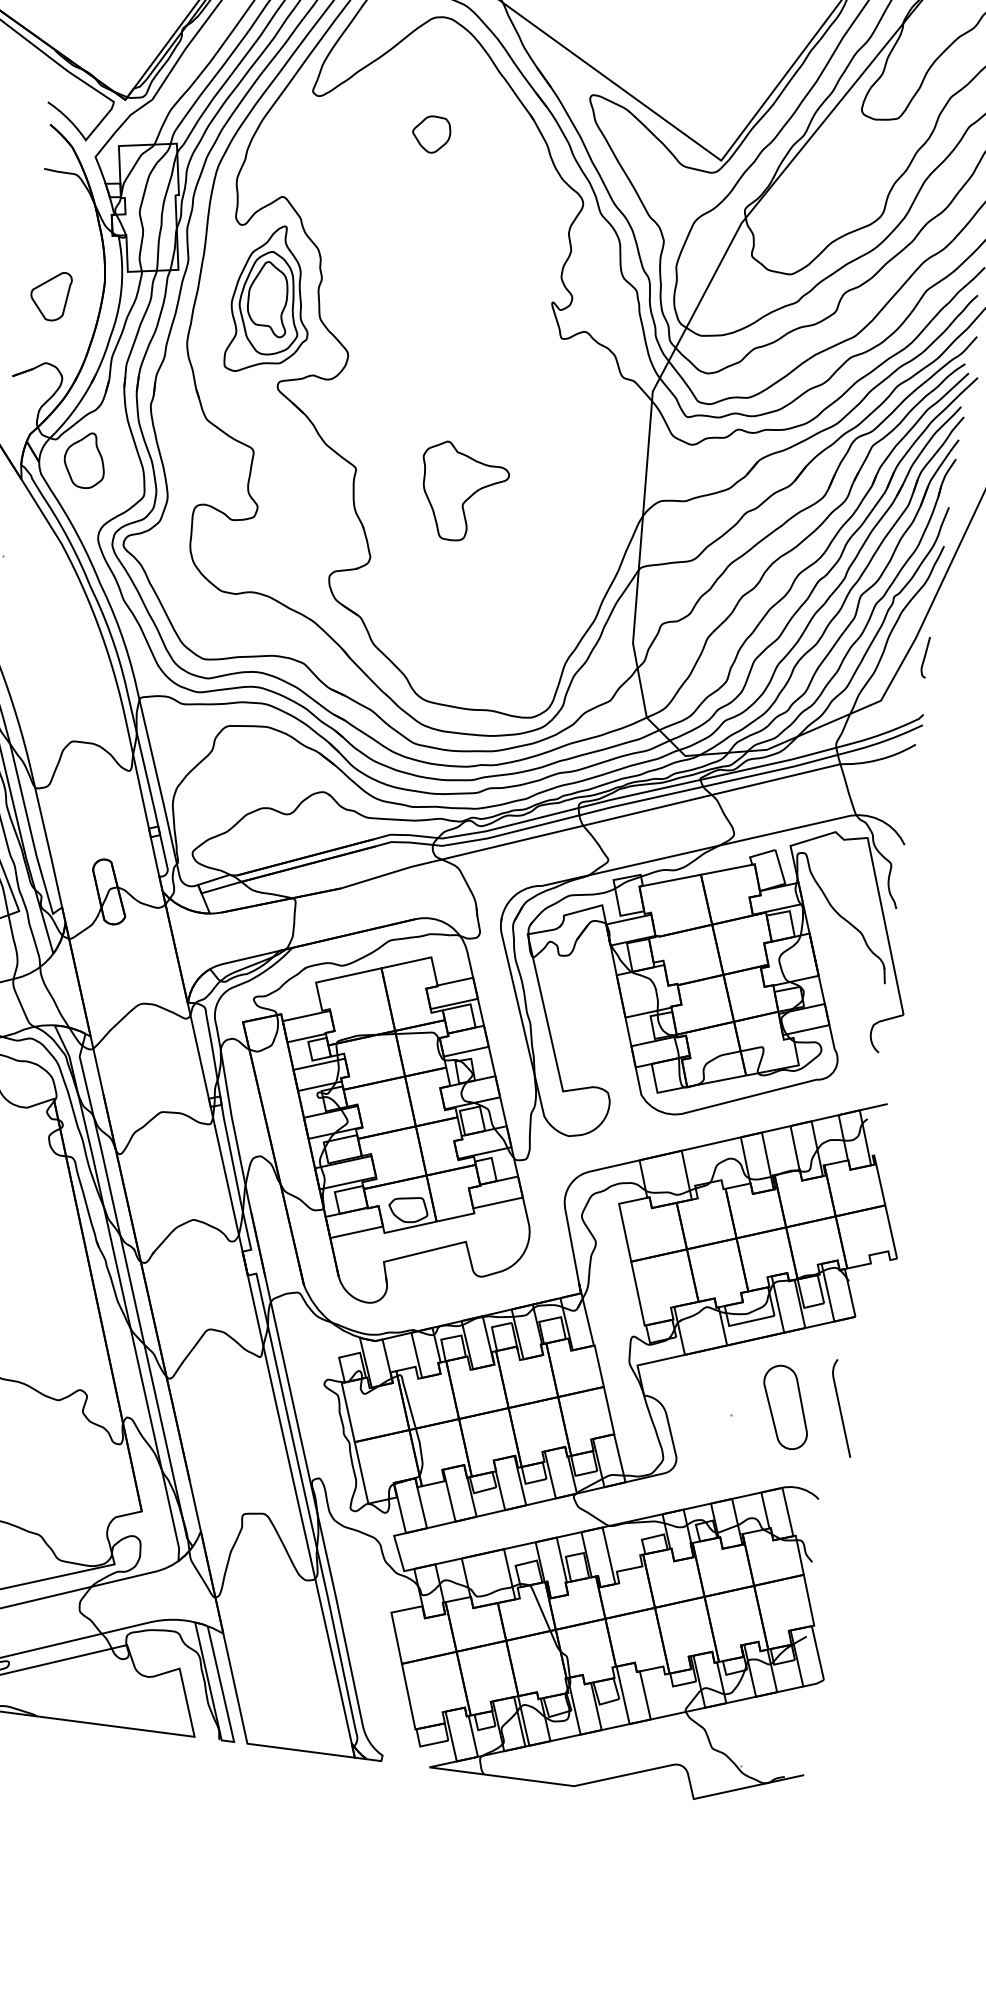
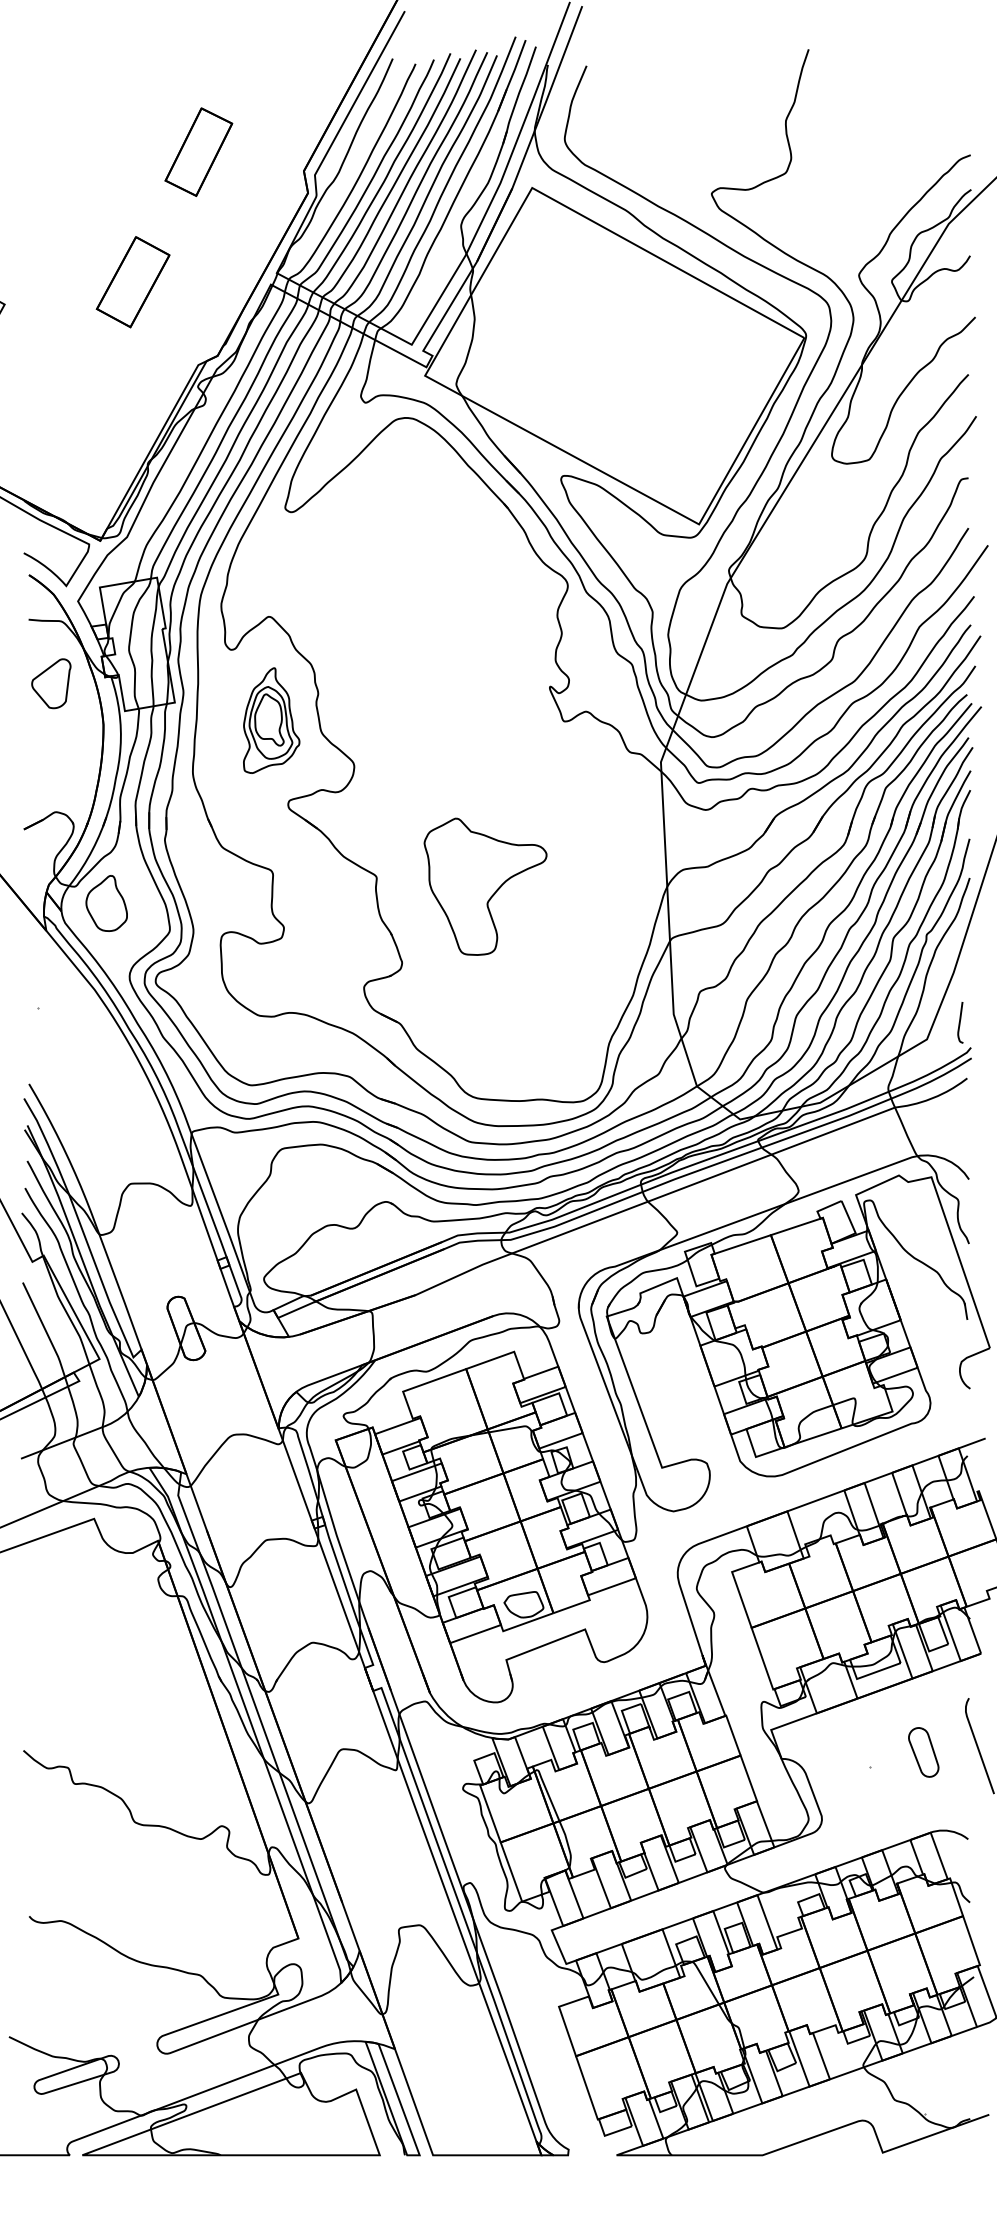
part: (430, 134) -> (407, 535), removed
part: (50, 295) -> (51, 683), moved
part: (271, 300) -> (271, 720), size x0.7
part: (462, 492) -> (485, 886), size x1.4
curve: (925, 657) -> (960, 1022), moved
part: (785, 1407) -> (923, 1752), size x0.6

